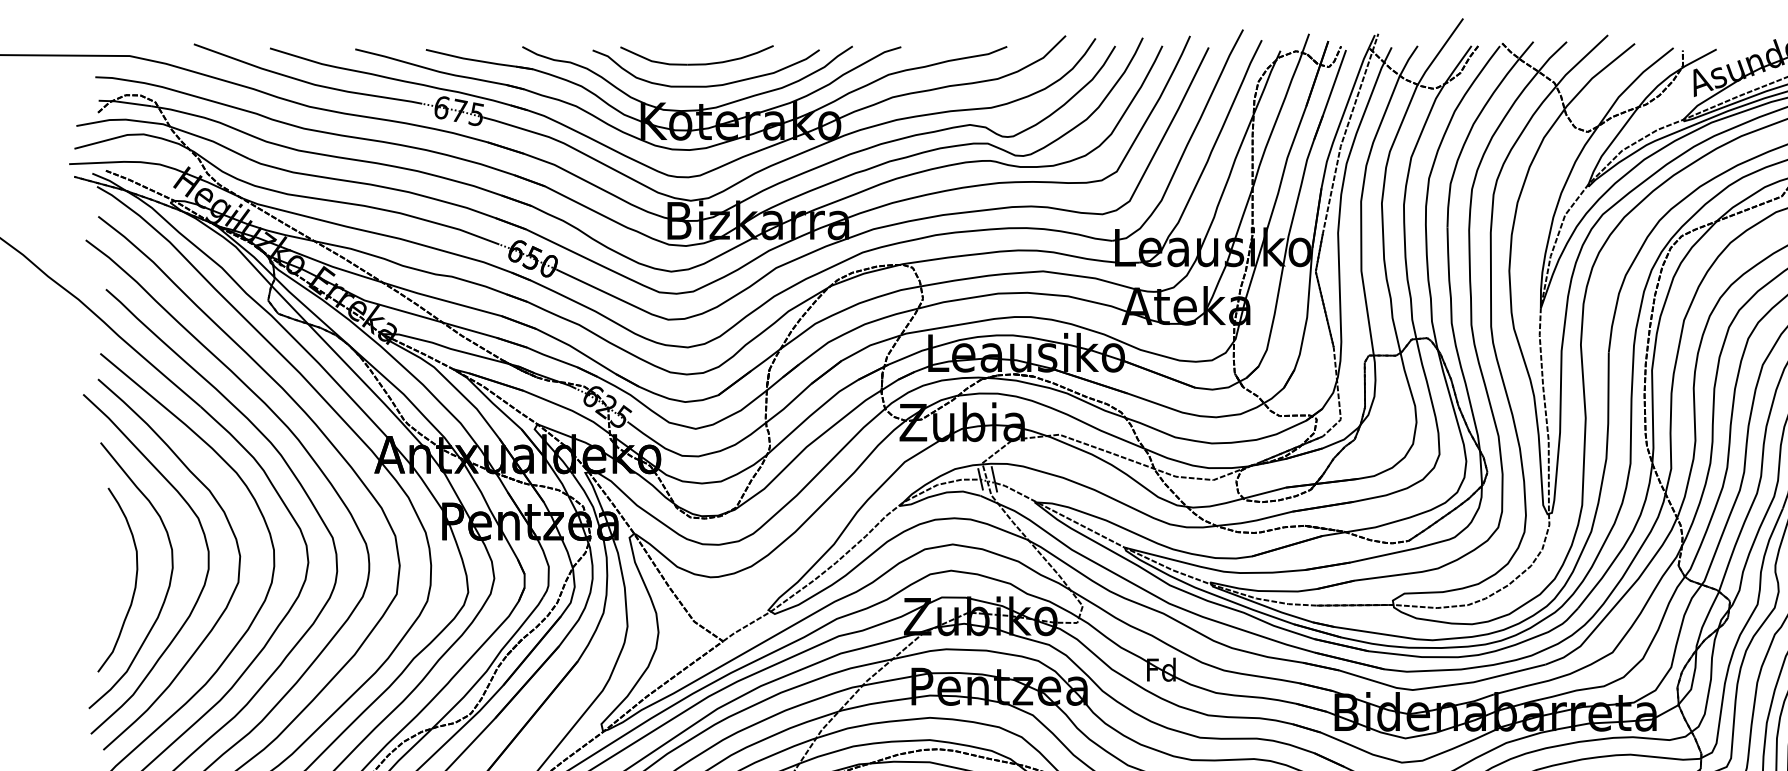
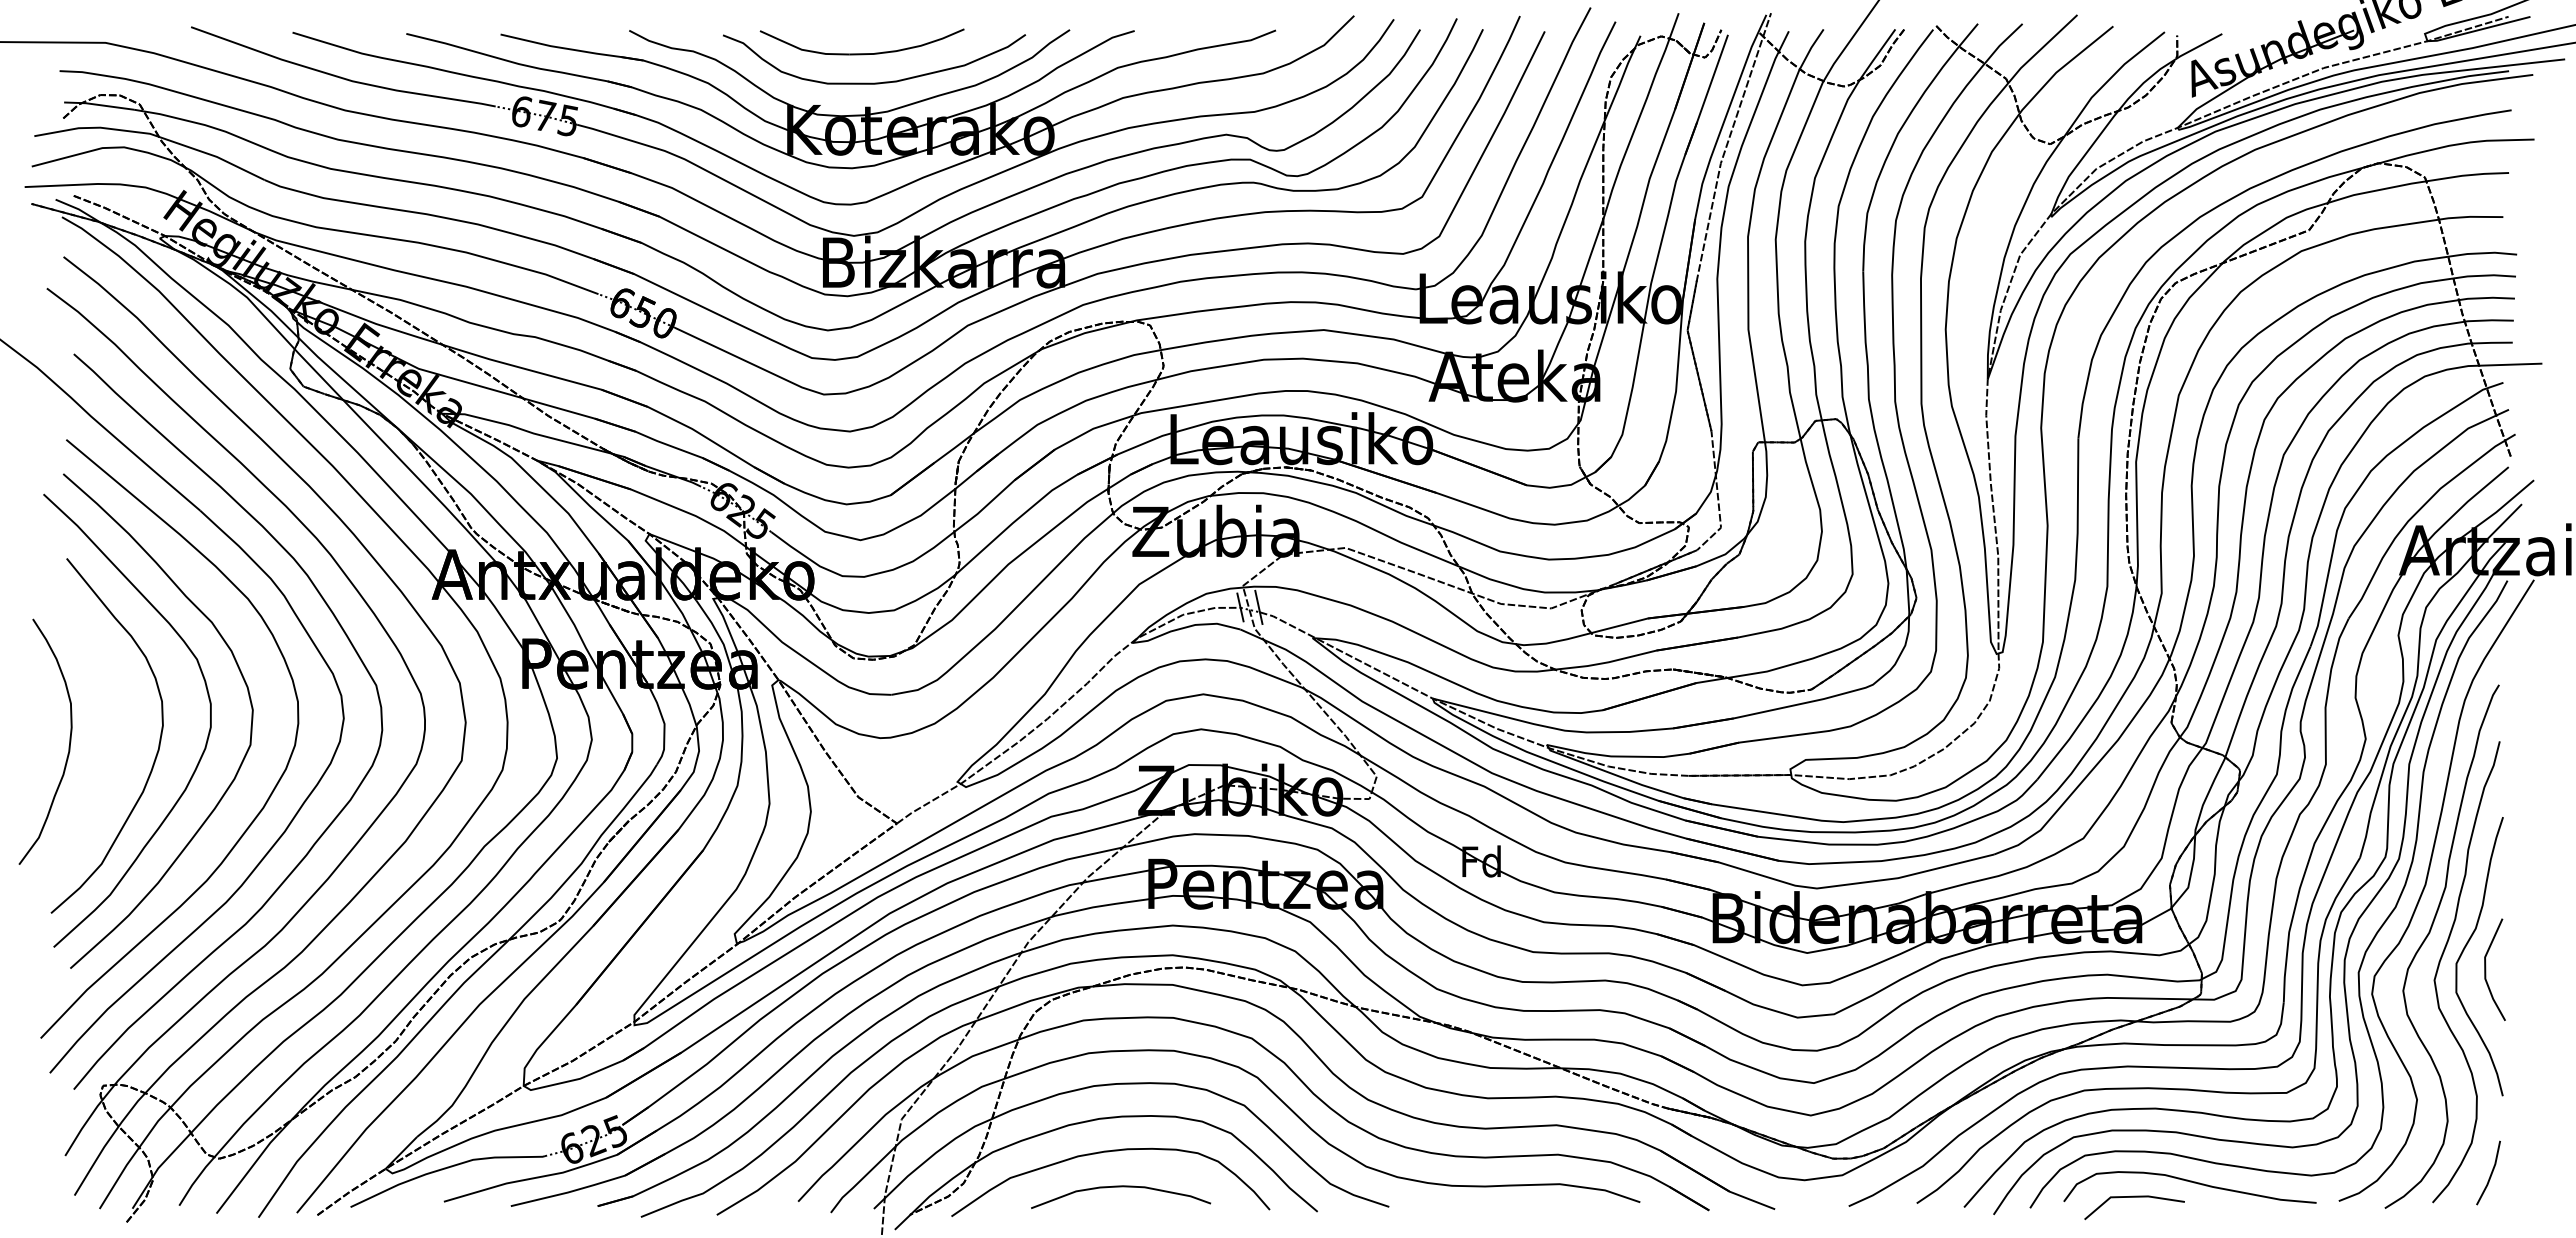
curve: (134, 583) -> (68, 746), moved

